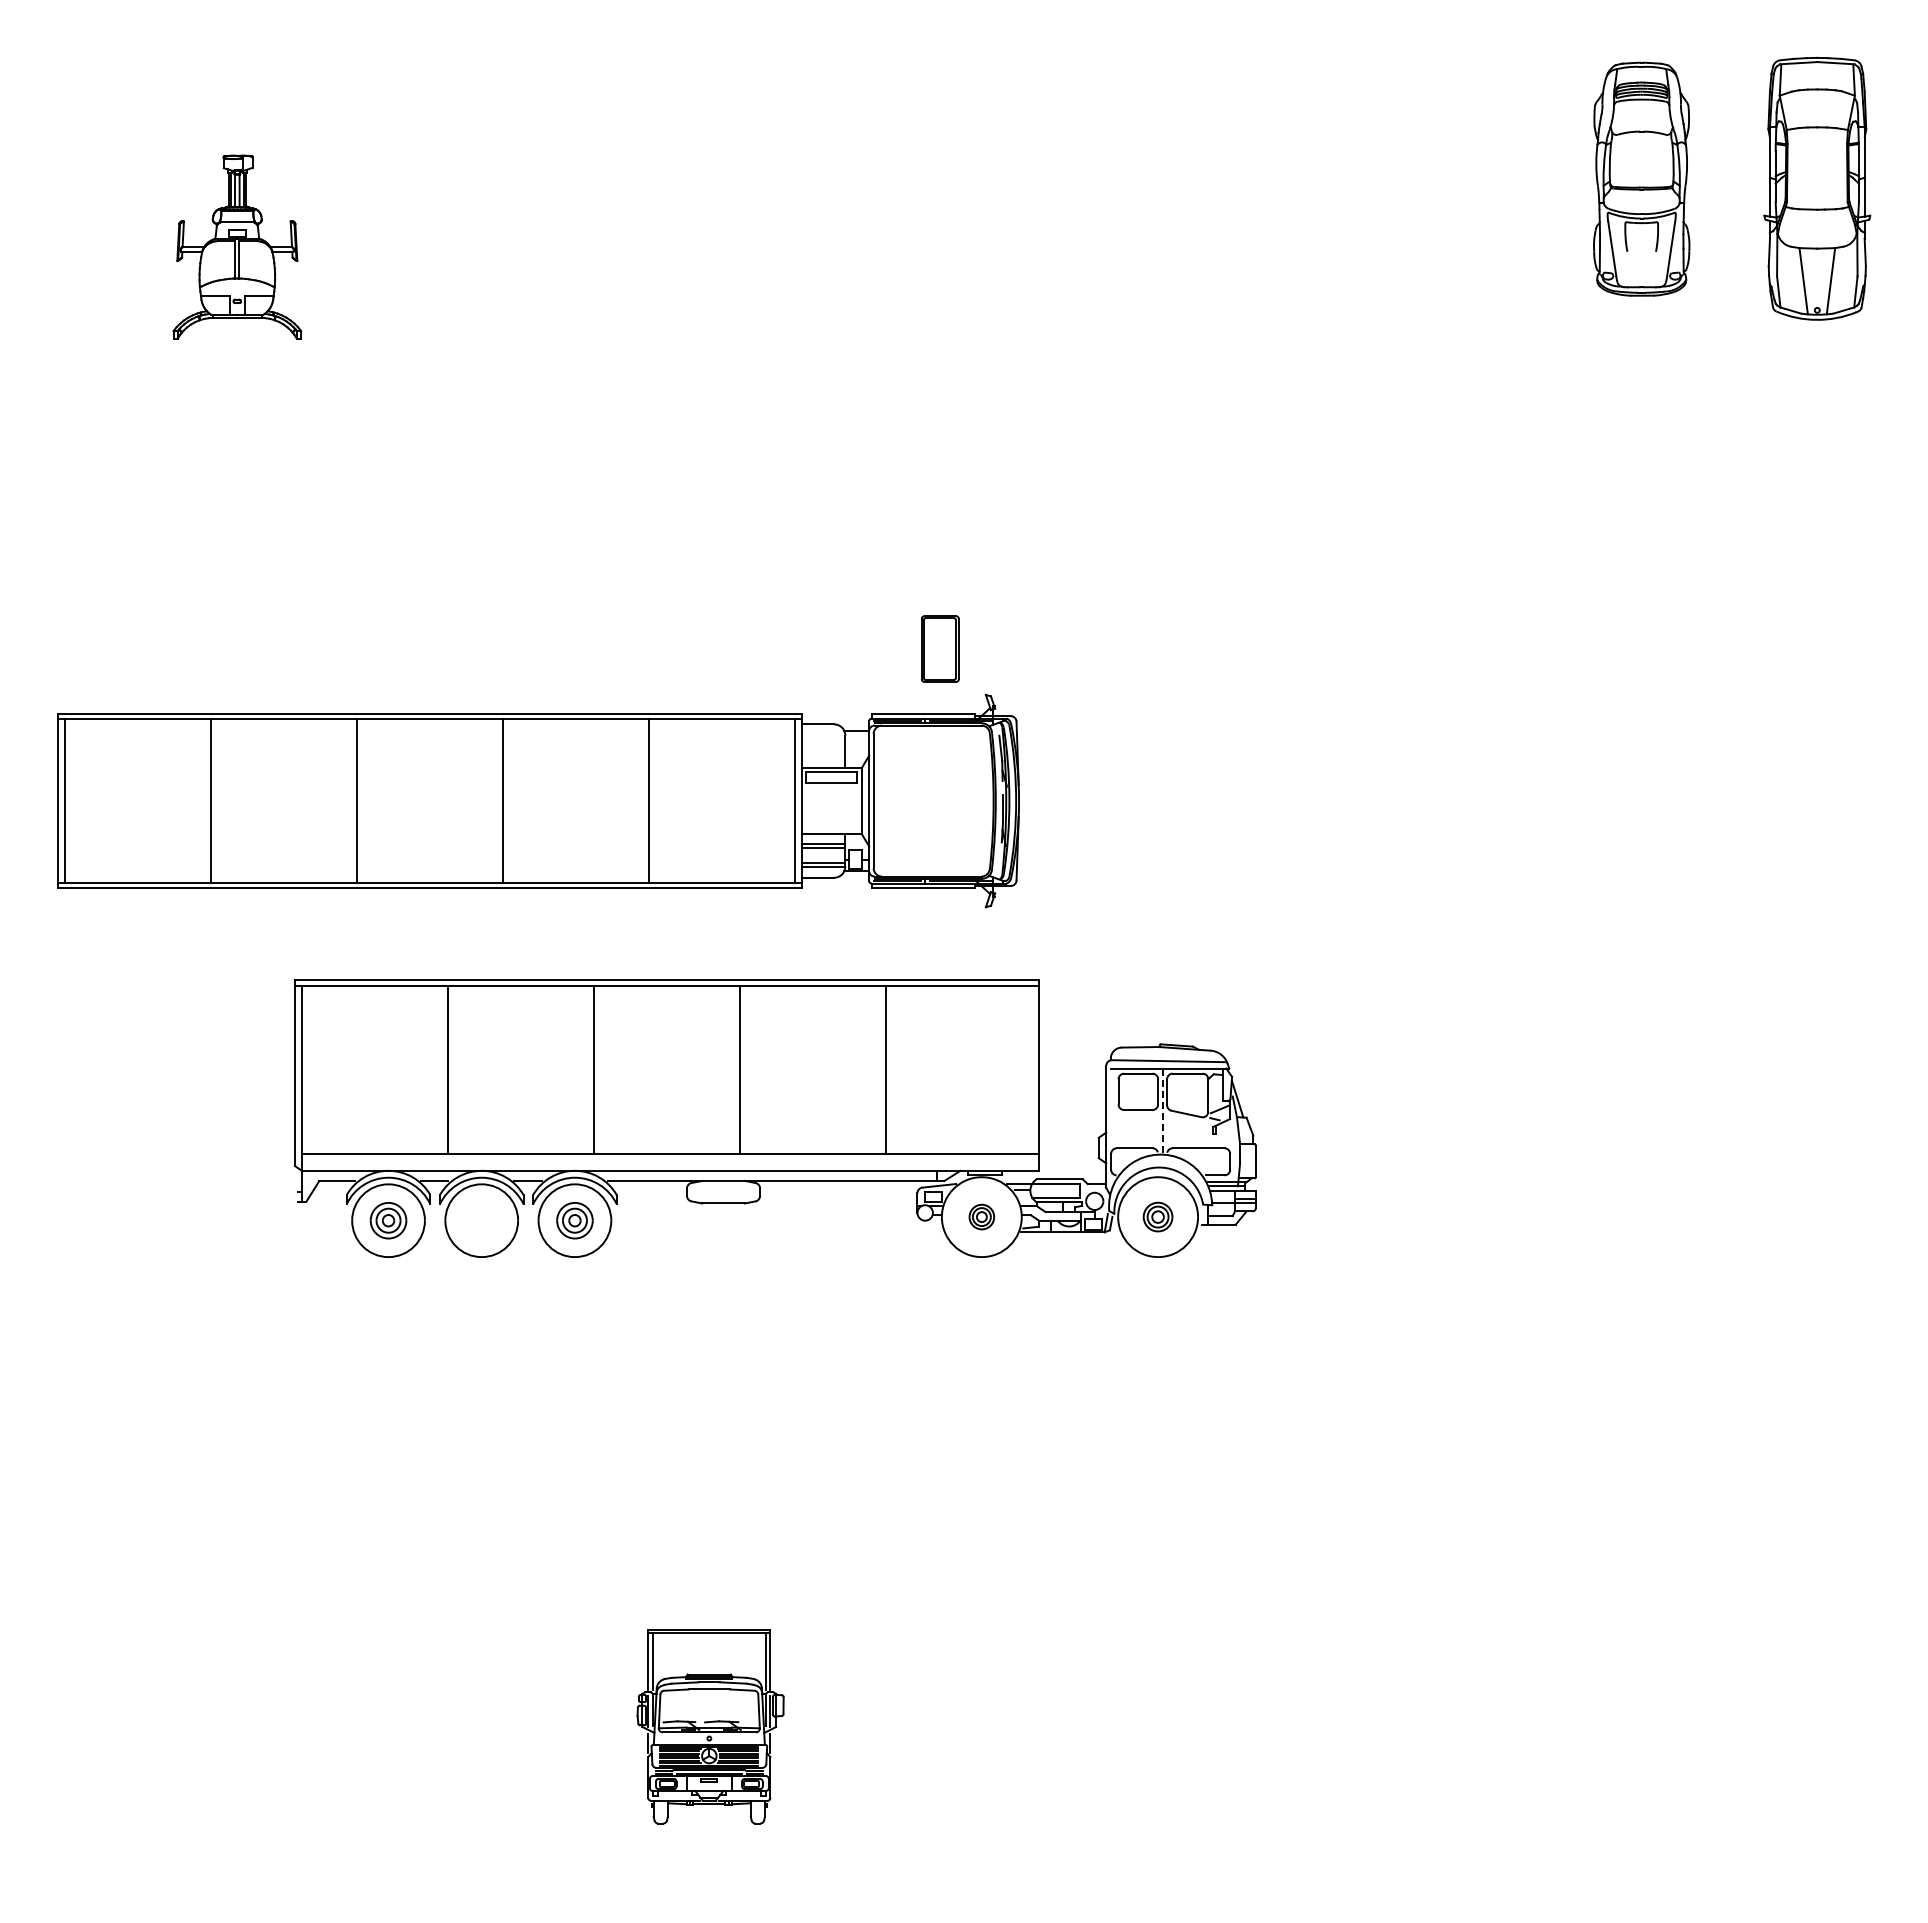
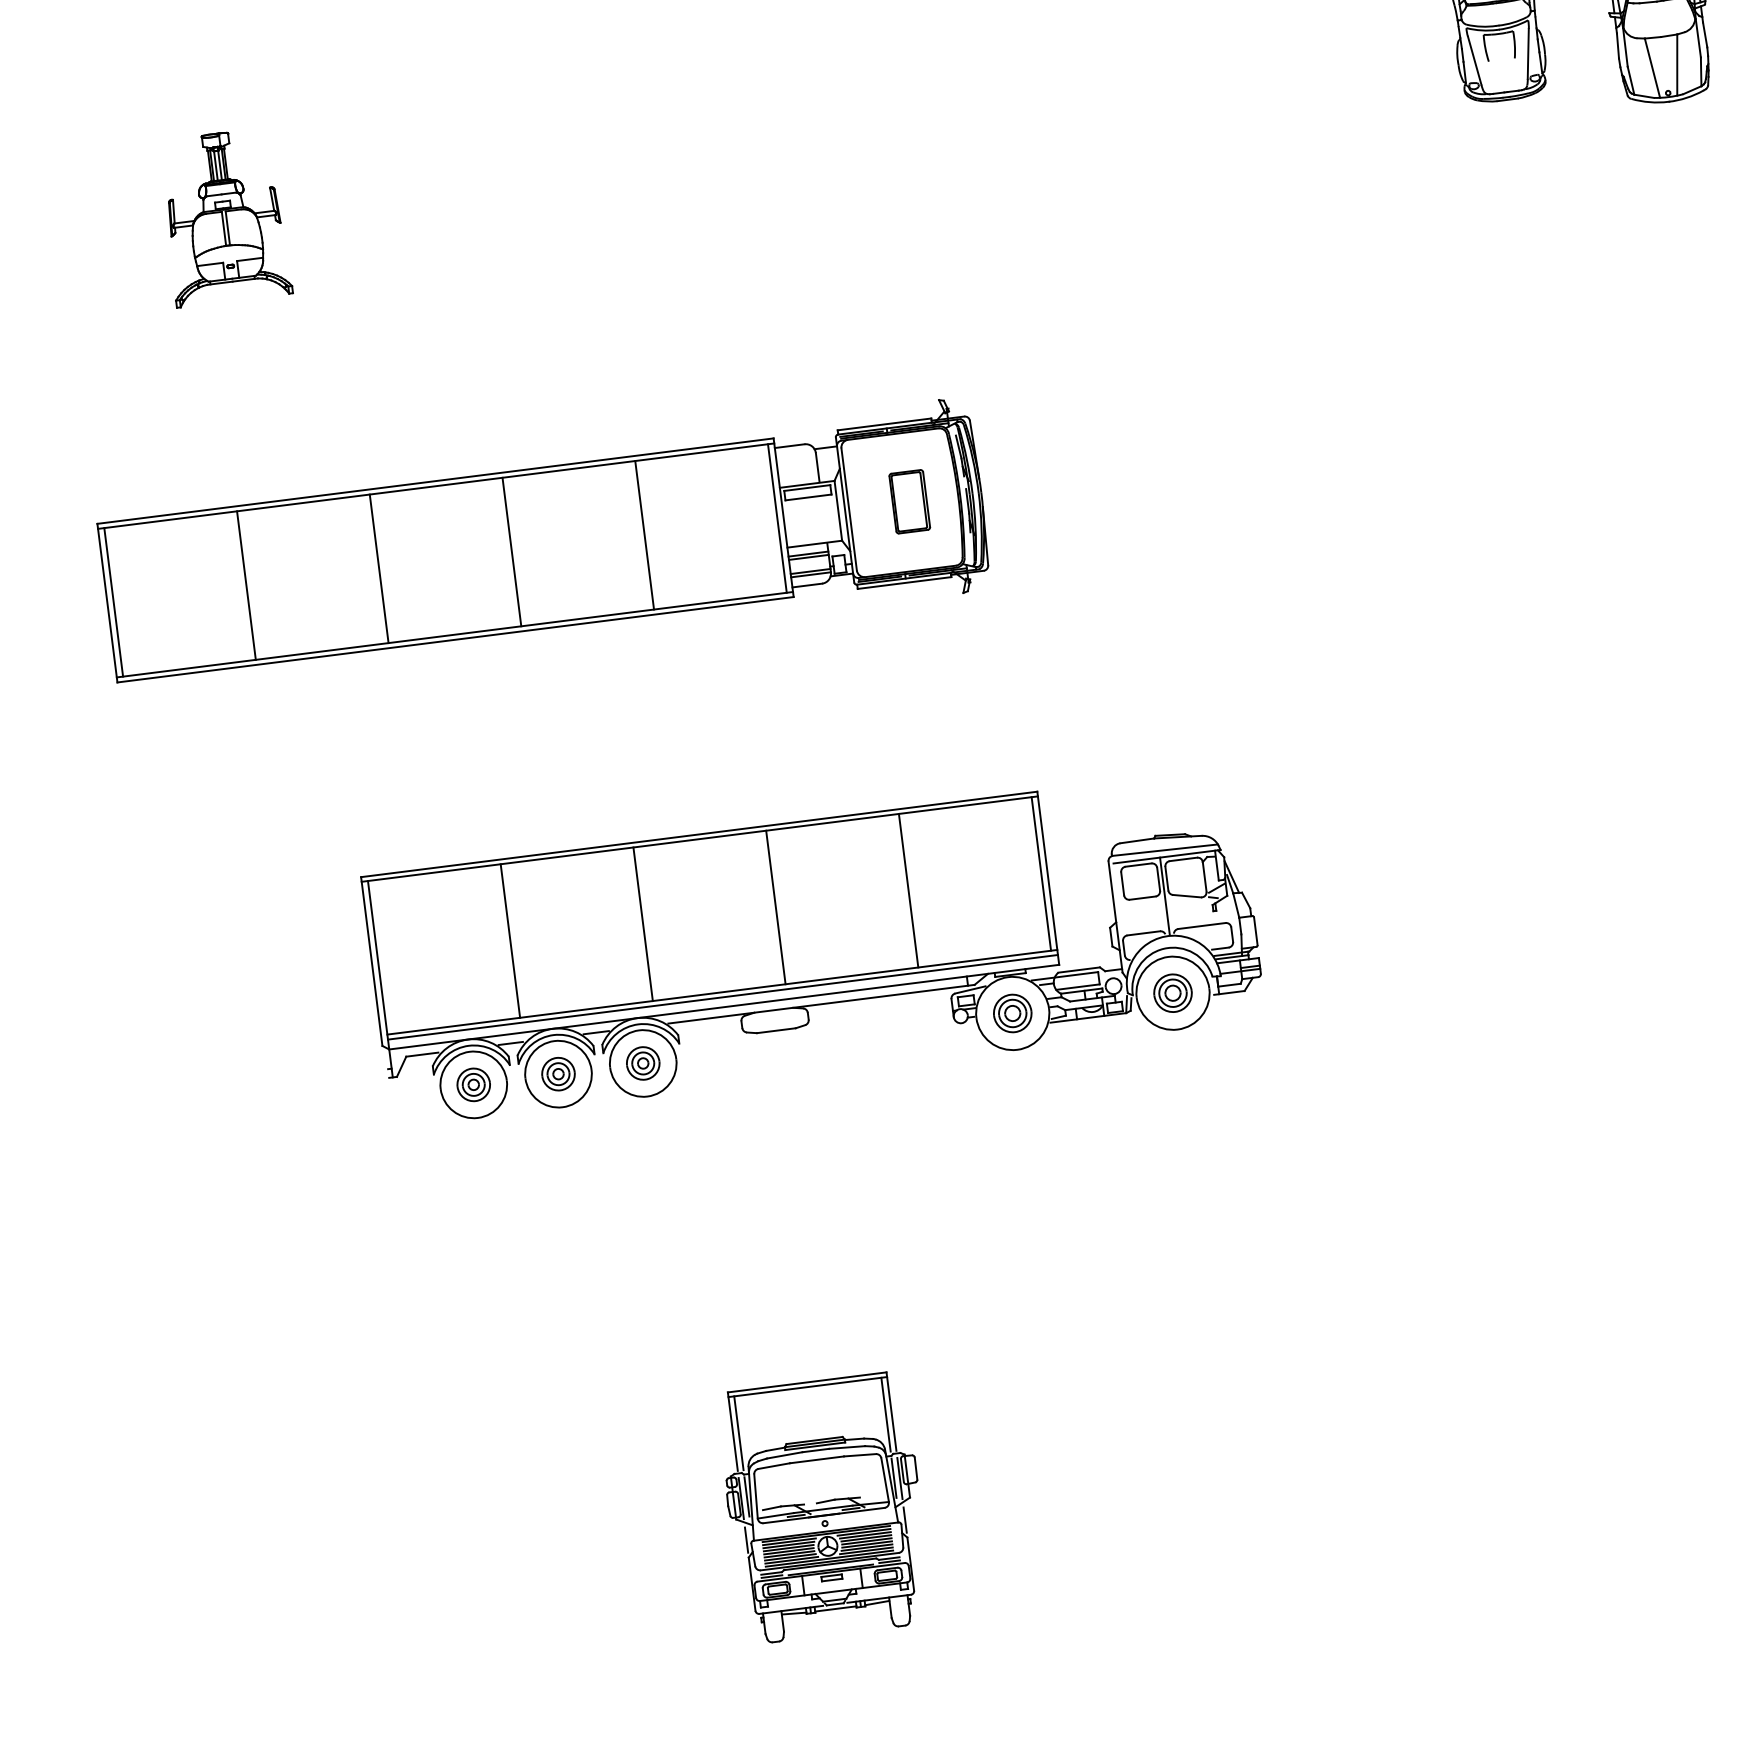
part: (538, 801) -> (544, 548), moved
line: (1031, 1069) -> (1040, 873), added
line: (1162, 1111) -> (1164, 896), dashed -> solid
line: (669, 1159) -> (722, 996), added
part: (981, 1216) -> (1012, 1012), size x1.67
part: (1157, 1216) -> (1172, 992), size x1.43
part: (481, 1220) -> (558, 1074), added
part: (710, 1726) -> (824, 1507), size x1.43

